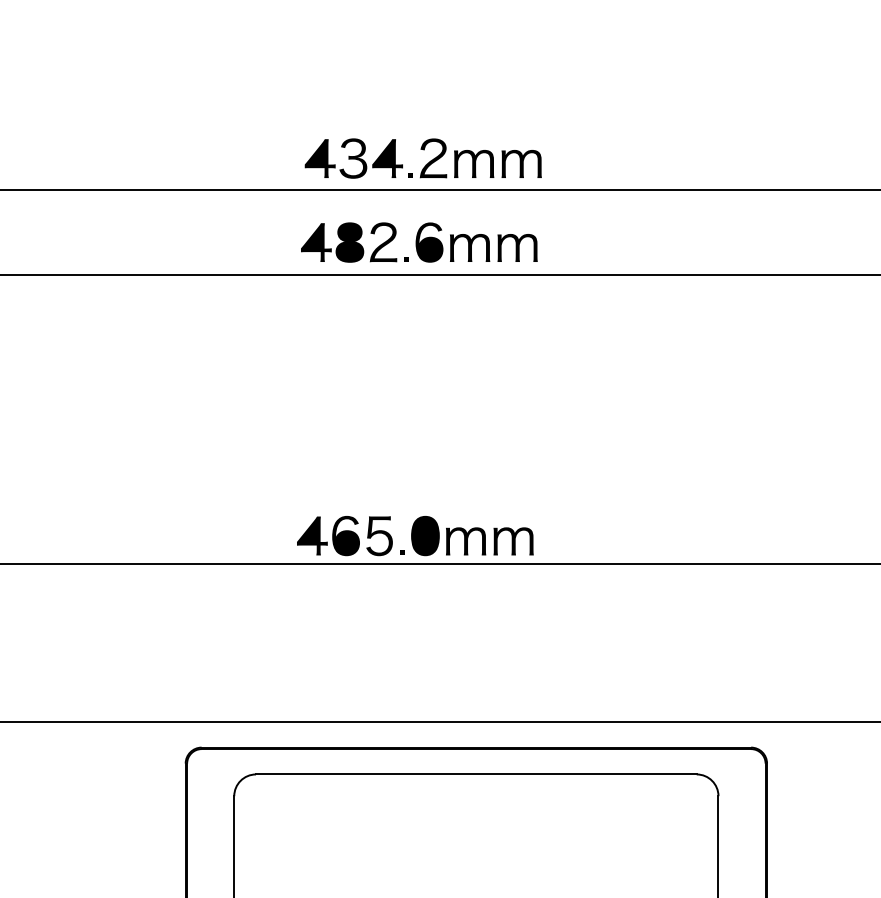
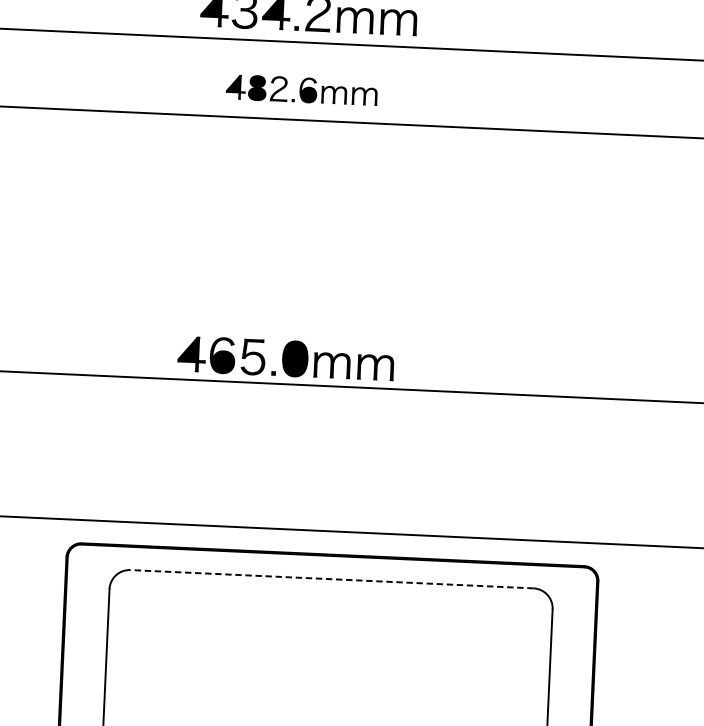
part: (419, 242) -> (302, 90), size x0.7
line: (475, 774) -> (331, 579), solid -> dashed

